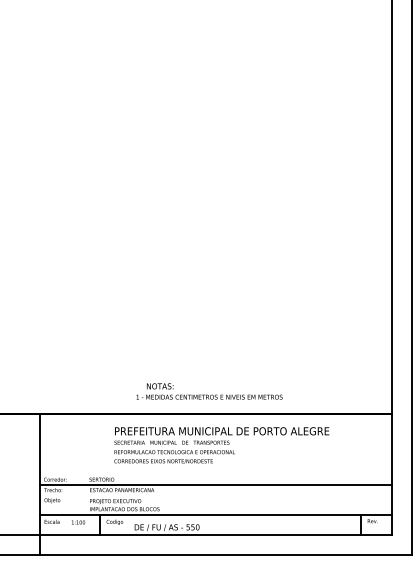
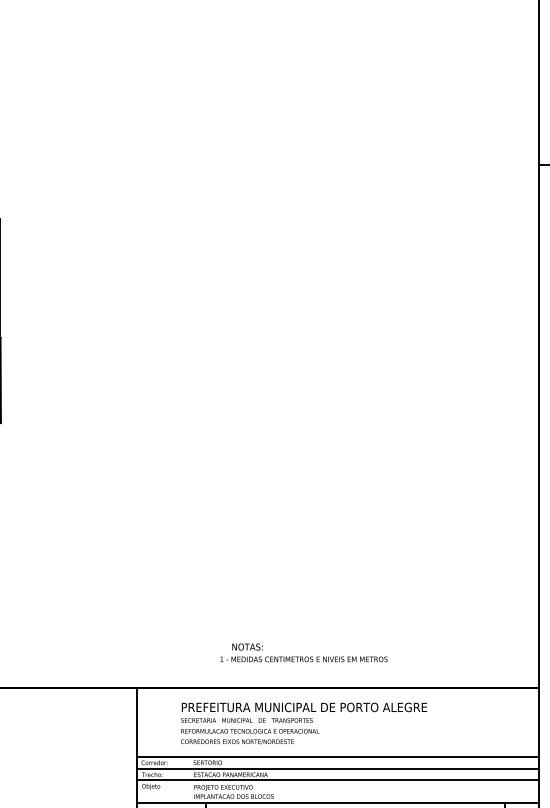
text: (209, 391) -> (303, 652), moved
text: (222, 445) -> (304, 723), moved
line: (215, 475) -> (337, 757), added
line: (215, 495) -> (337, 780), added

